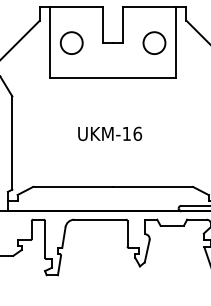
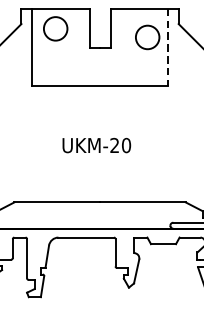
circle: (71, 42) -> (55, 28), moved
circle: (154, 42) -> (147, 36), moved
line: (176, 42) -> (168, 47), solid -> dashed
text: (132, 133) -> (120, 145), UKM-16 -> UKM-20

